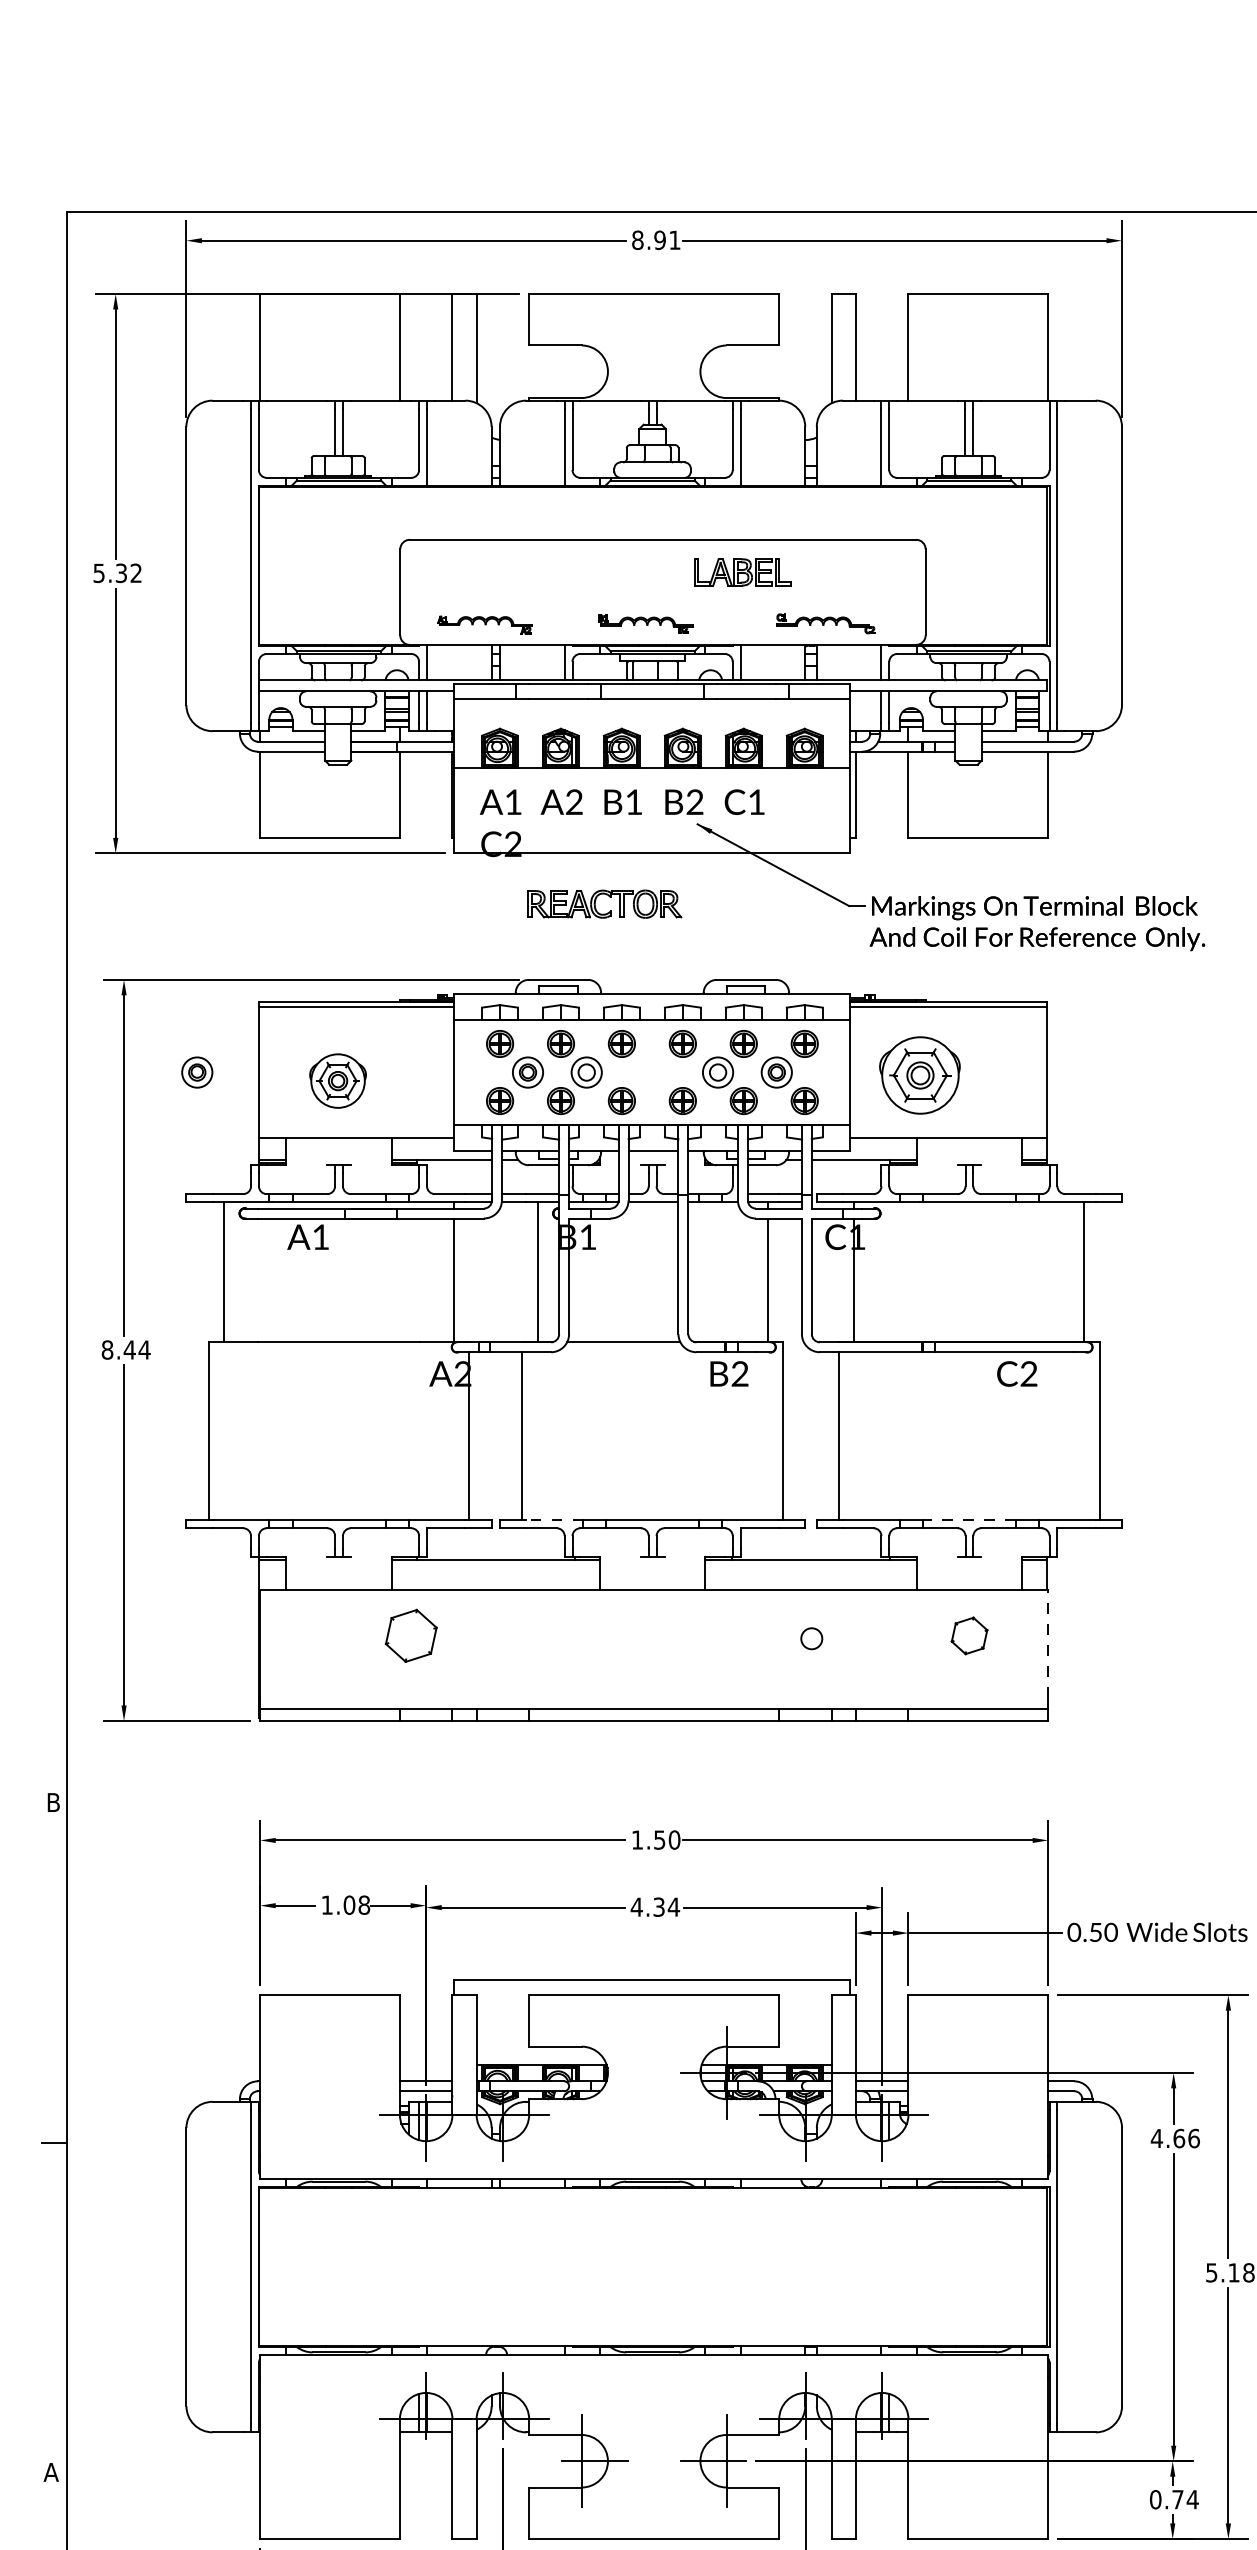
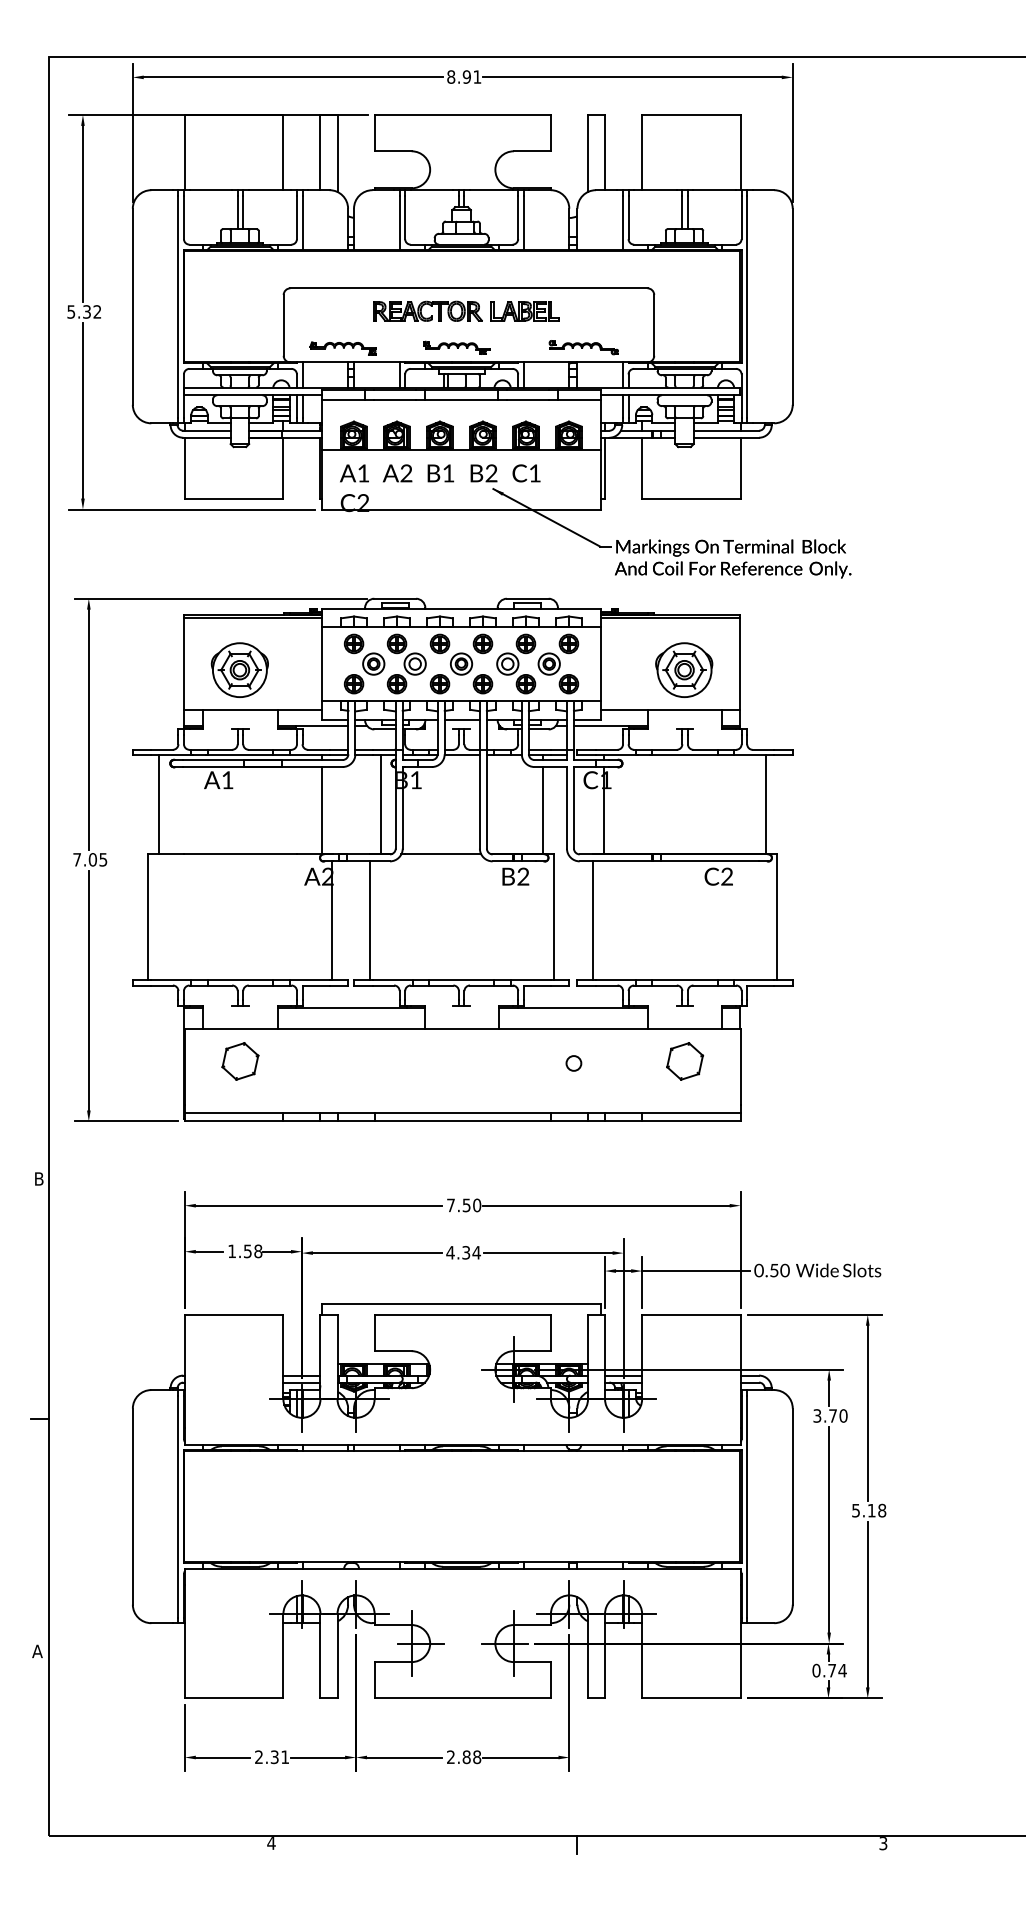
part: (604, 902) -> (427, 310), moved
part: (197, 1071) -> (461, 663), moved
part: (920, 1074) -> (684, 669), moved
part: (337, 1080) -> (239, 669), size x1.43
text: (126, 1349) -> (90, 859), 8.44 -> 7.05
line: (554, 1519) -> (392, 979), dashed -> solid
line: (969, 1519) -> (685, 979), dashed -> solid
part: (411, 1635) -> (240, 1061), moved
part: (969, 1635) -> (685, 1061), size x1.43
line: (1047, 1643) -> (740, 1066), dashed -> solid
text: (636, 1840) -> (450, 1205), 1.50 -> 7.50
text: (348, 1905) -> (247, 1251), 1.08 -> 1.58
text: (1175, 2137) -> (830, 1415), 4.66 -> 3.70

